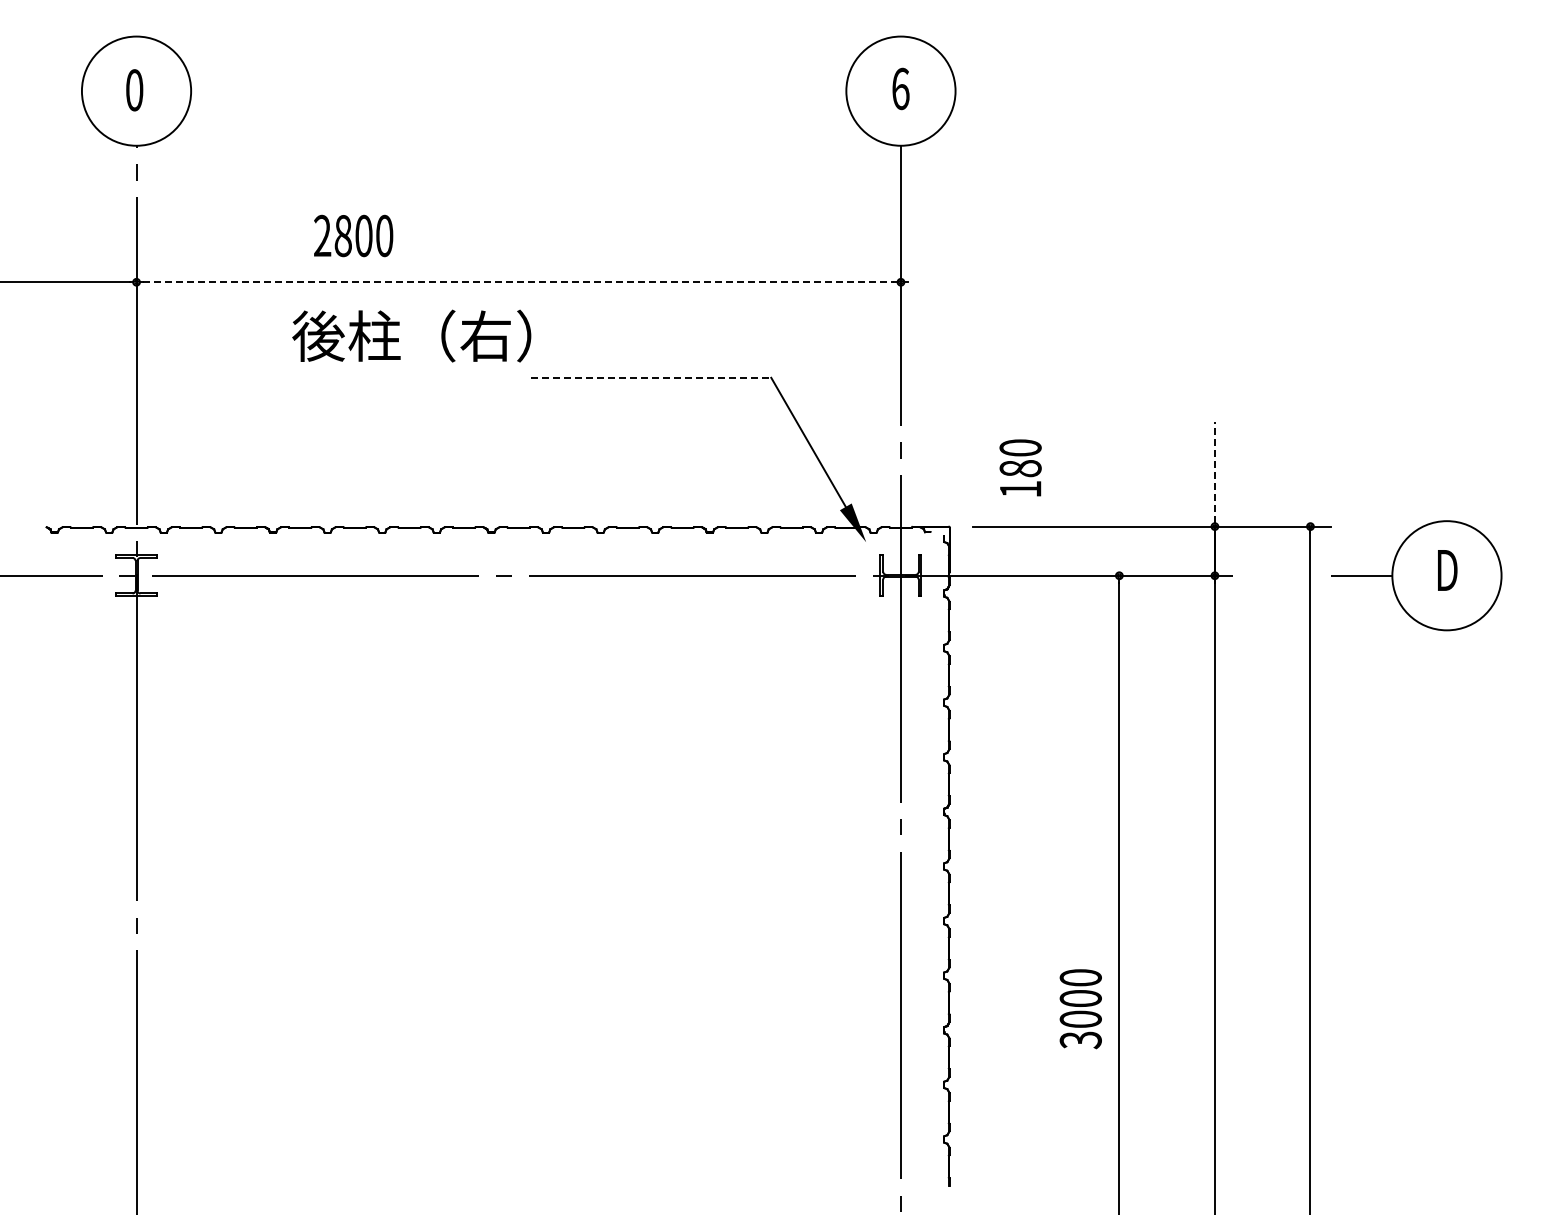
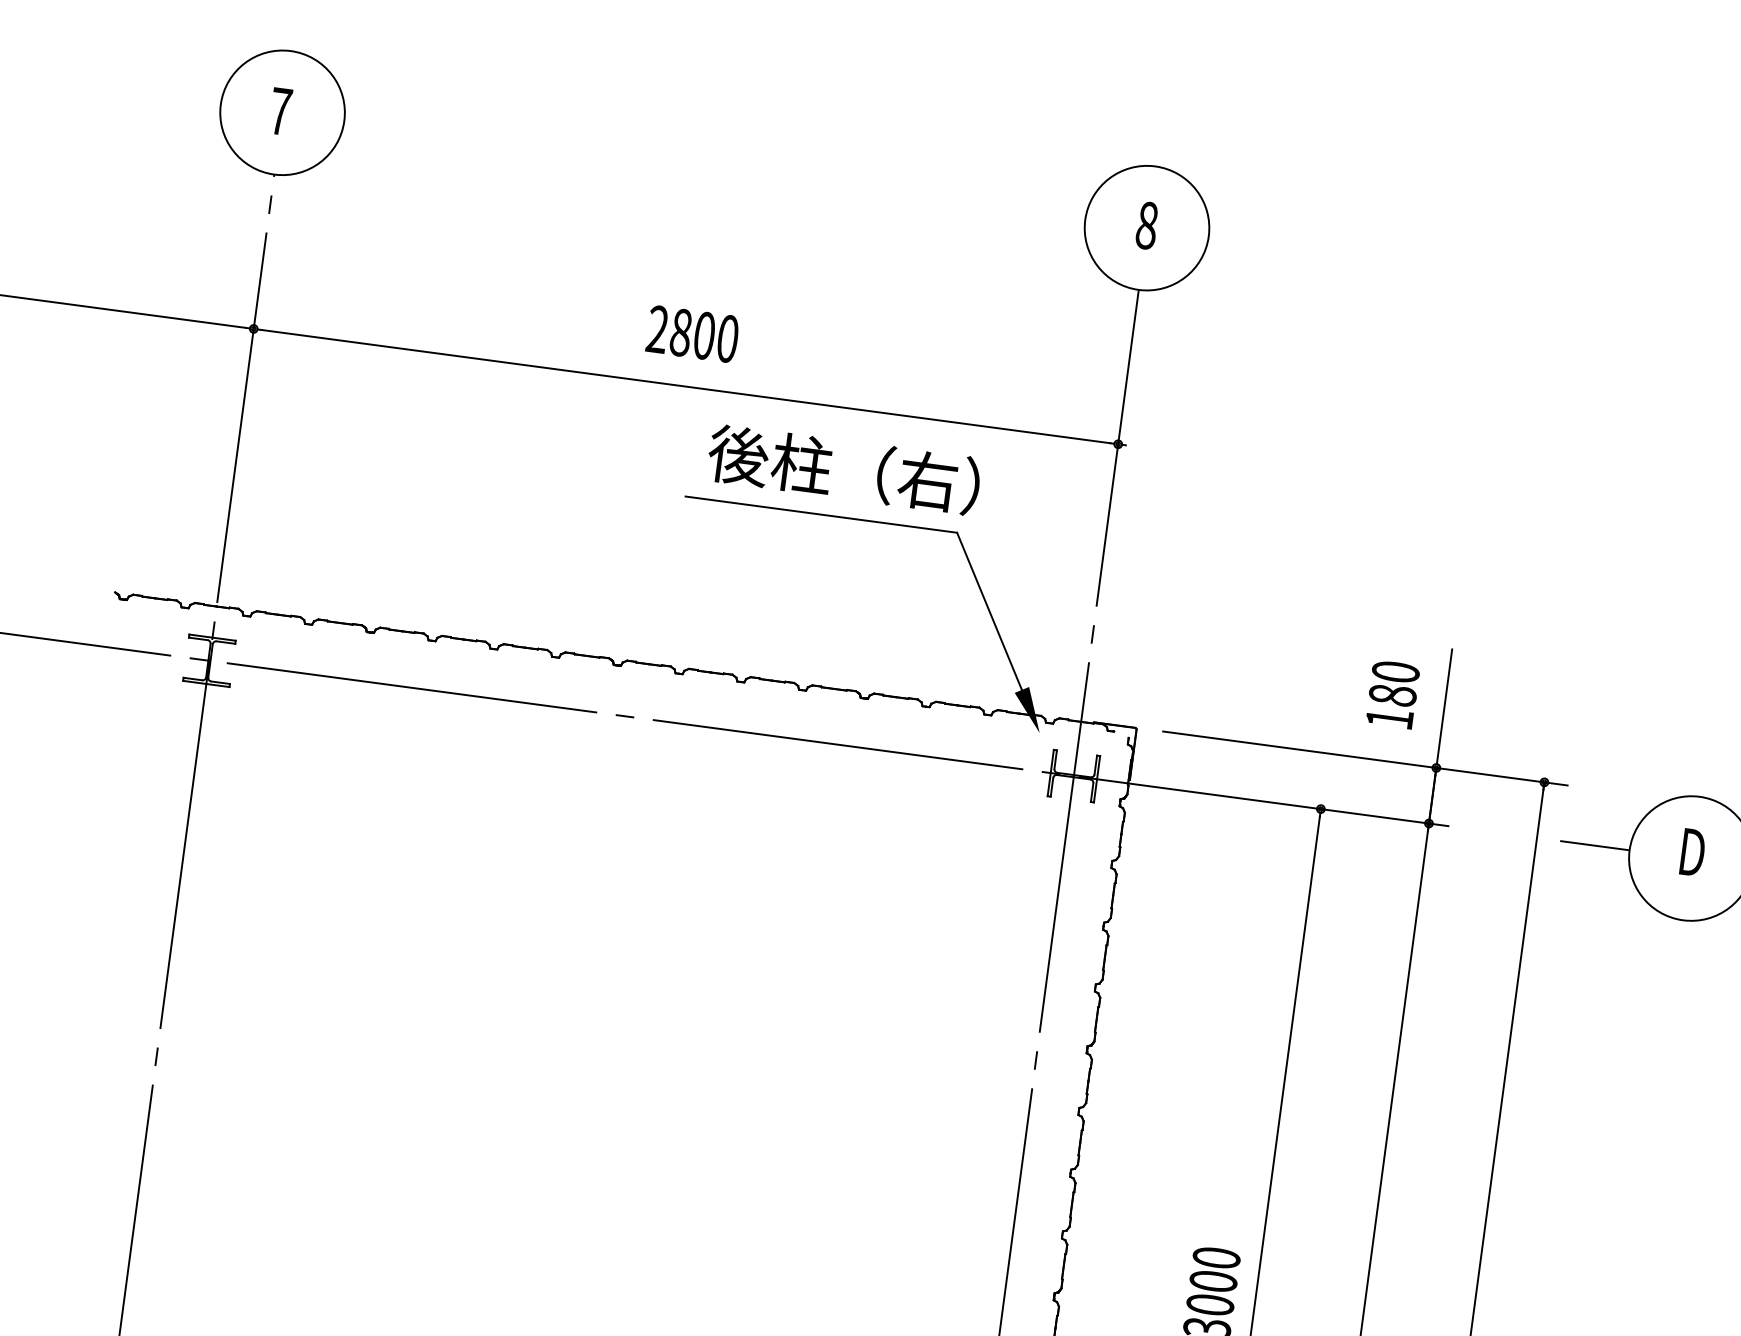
text: (900, 88) -> (1146, 225), 6 -> 8
text: (134, 90) -> (280, 111), 0 -> 7
text: (353, 235) -> (692, 333), moved
line: (519, 282) -> (686, 386), dashed -> solid
text: (411, 335) -> (843, 468), moved
line: (651, 377) -> (821, 514), dashed -> solid
text: (1020, 467) -> (1392, 694), moved
line: (1214, 472) -> (1444, 706), dashed -> solid

